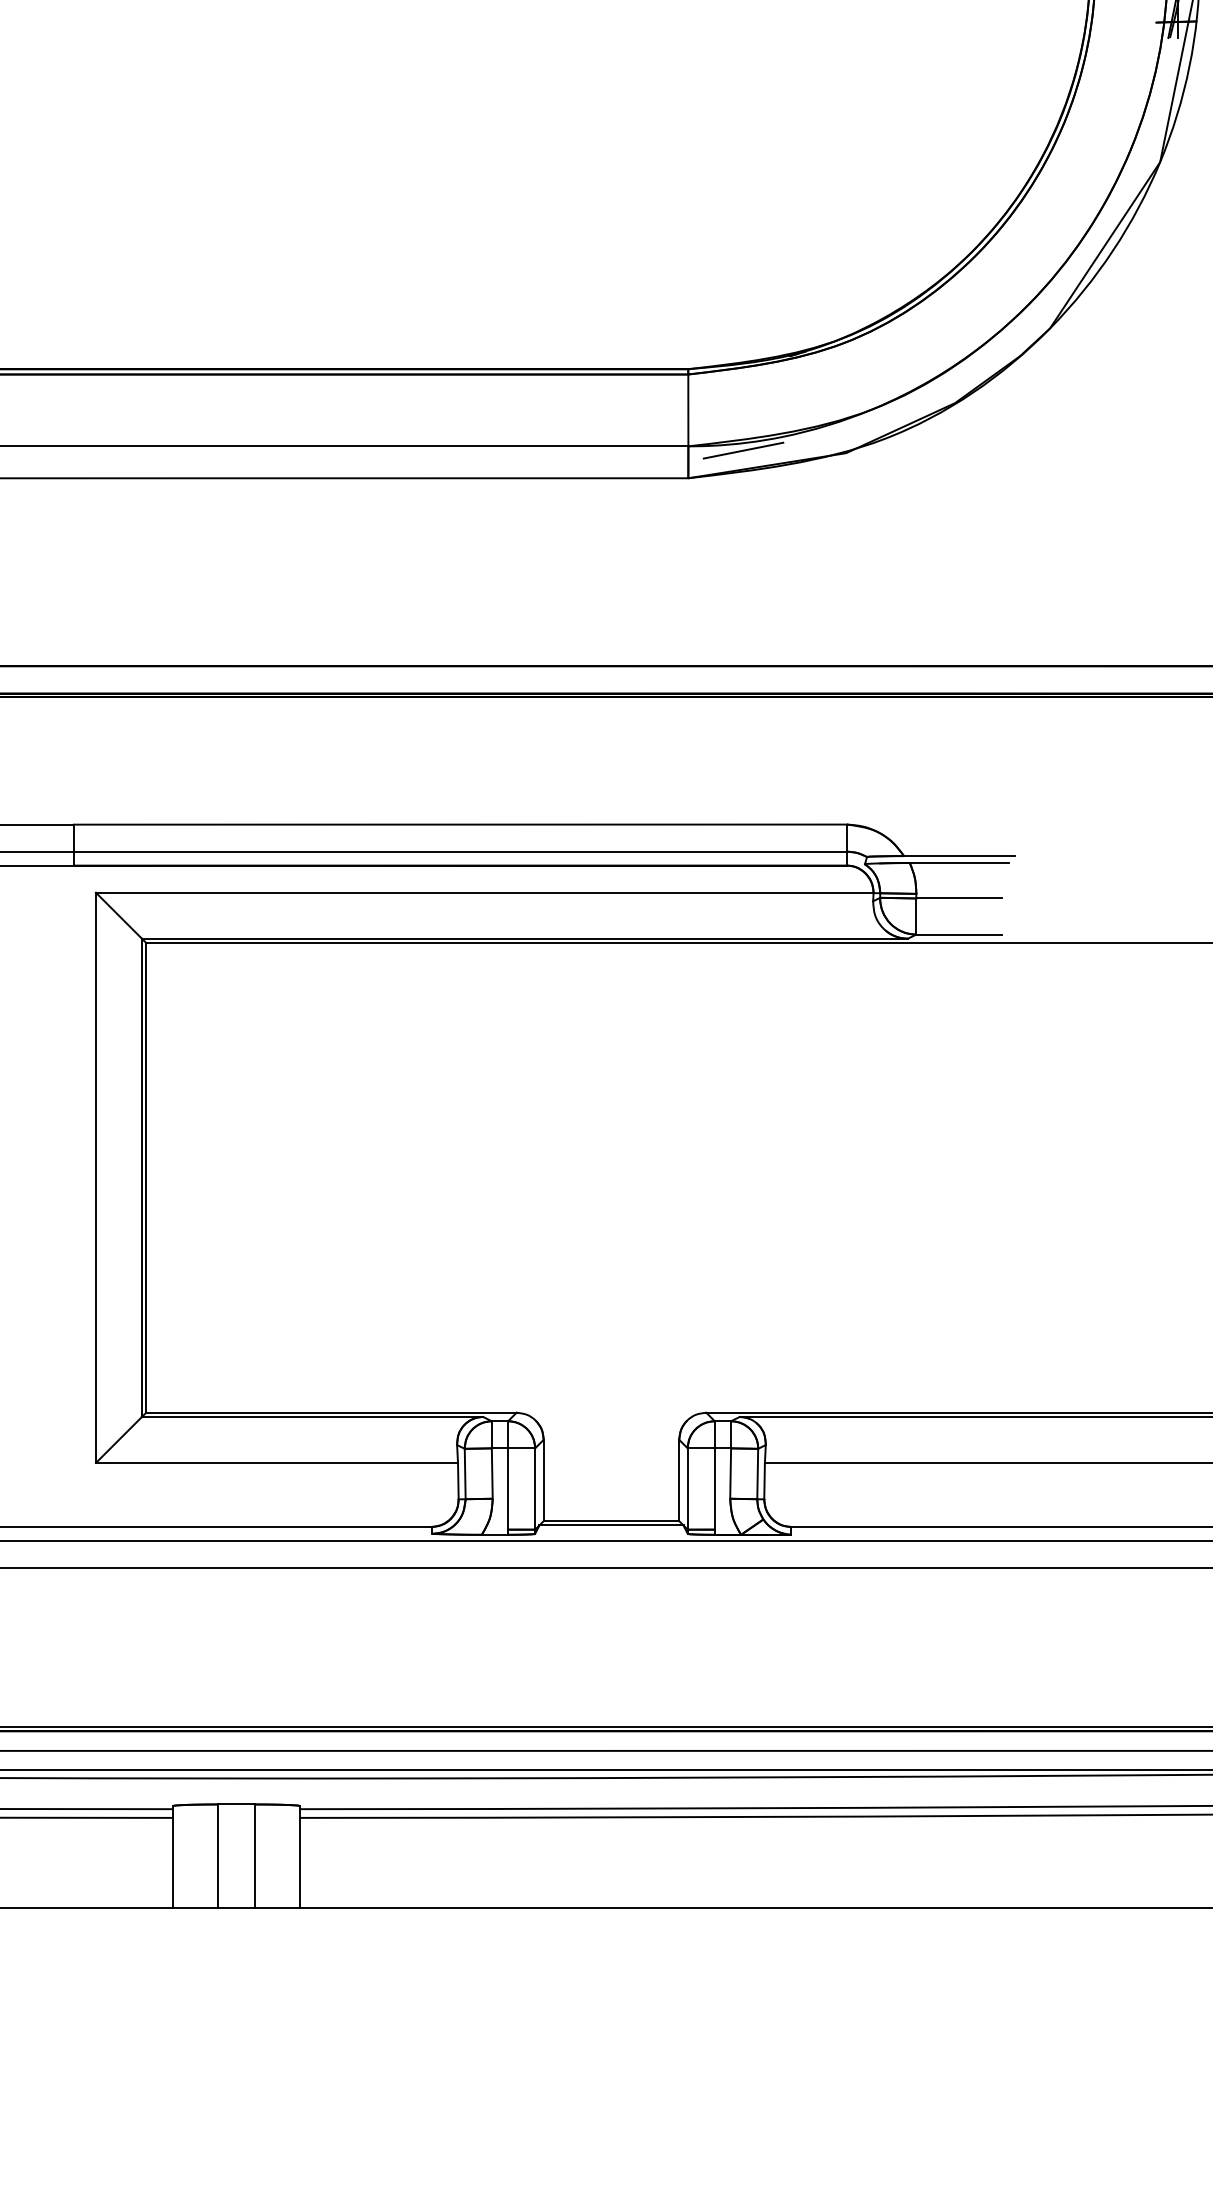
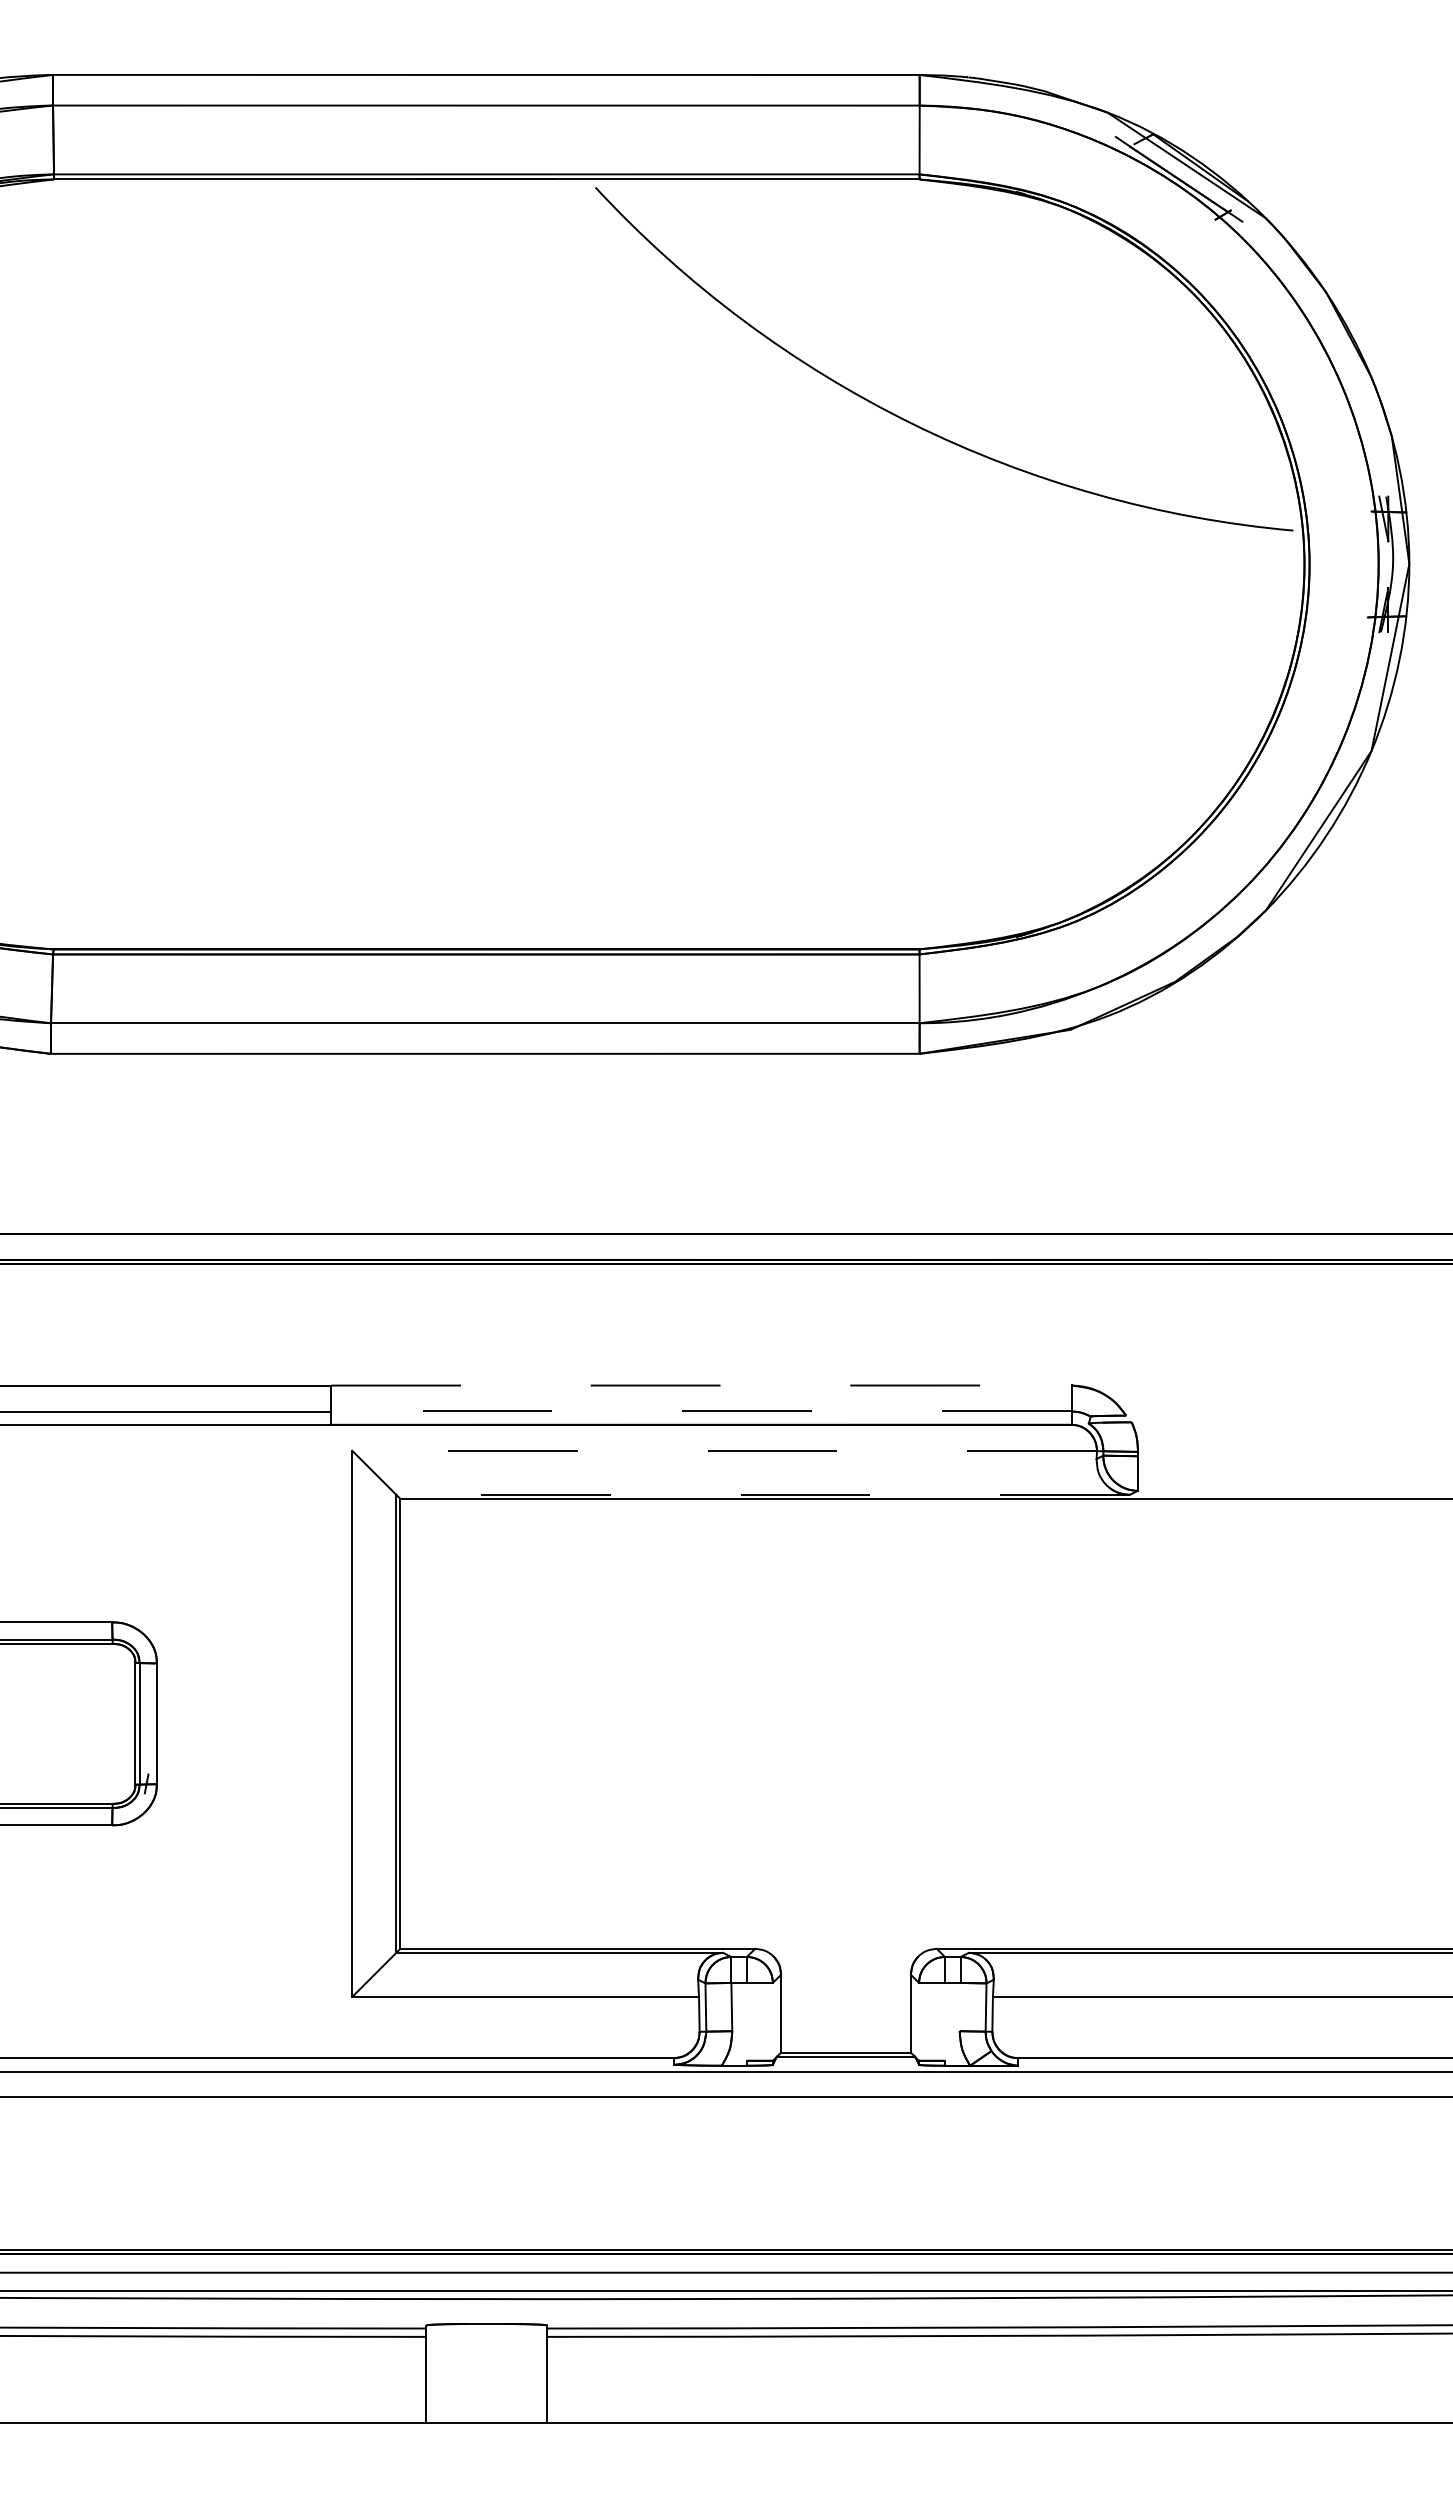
line: (743, 449) -> (972, 1026), removed
line: (460, 824) -> (701, 1385), solid -> dashed
line: (459, 851) -> (700, 1411), solid -> dashed
line: (959, 855) -> (1179, 1415), removed
line: (958, 863) -> (1178, 1422), removed
line: (484, 892) -> (724, 1450), solid -> dashed
line: (958, 898) -> (1178, 1456), removed
line: (958, 934) -> (1178, 1490), removed
line: (525, 938) -> (763, 1494), solid -> dashed
line: (729, 1472) -> (959, 2006), removed
line: (507, 1488) -> (746, 2021), removed
line: (534, 1488) -> (772, 2021), removed
line: (688, 1488) -> (919, 2021), removed
line: (715, 1488) -> (945, 2021), removed
line: (218, 1856) -> (469, 2373), removed
line: (254, 1856) -> (504, 2373), removed

